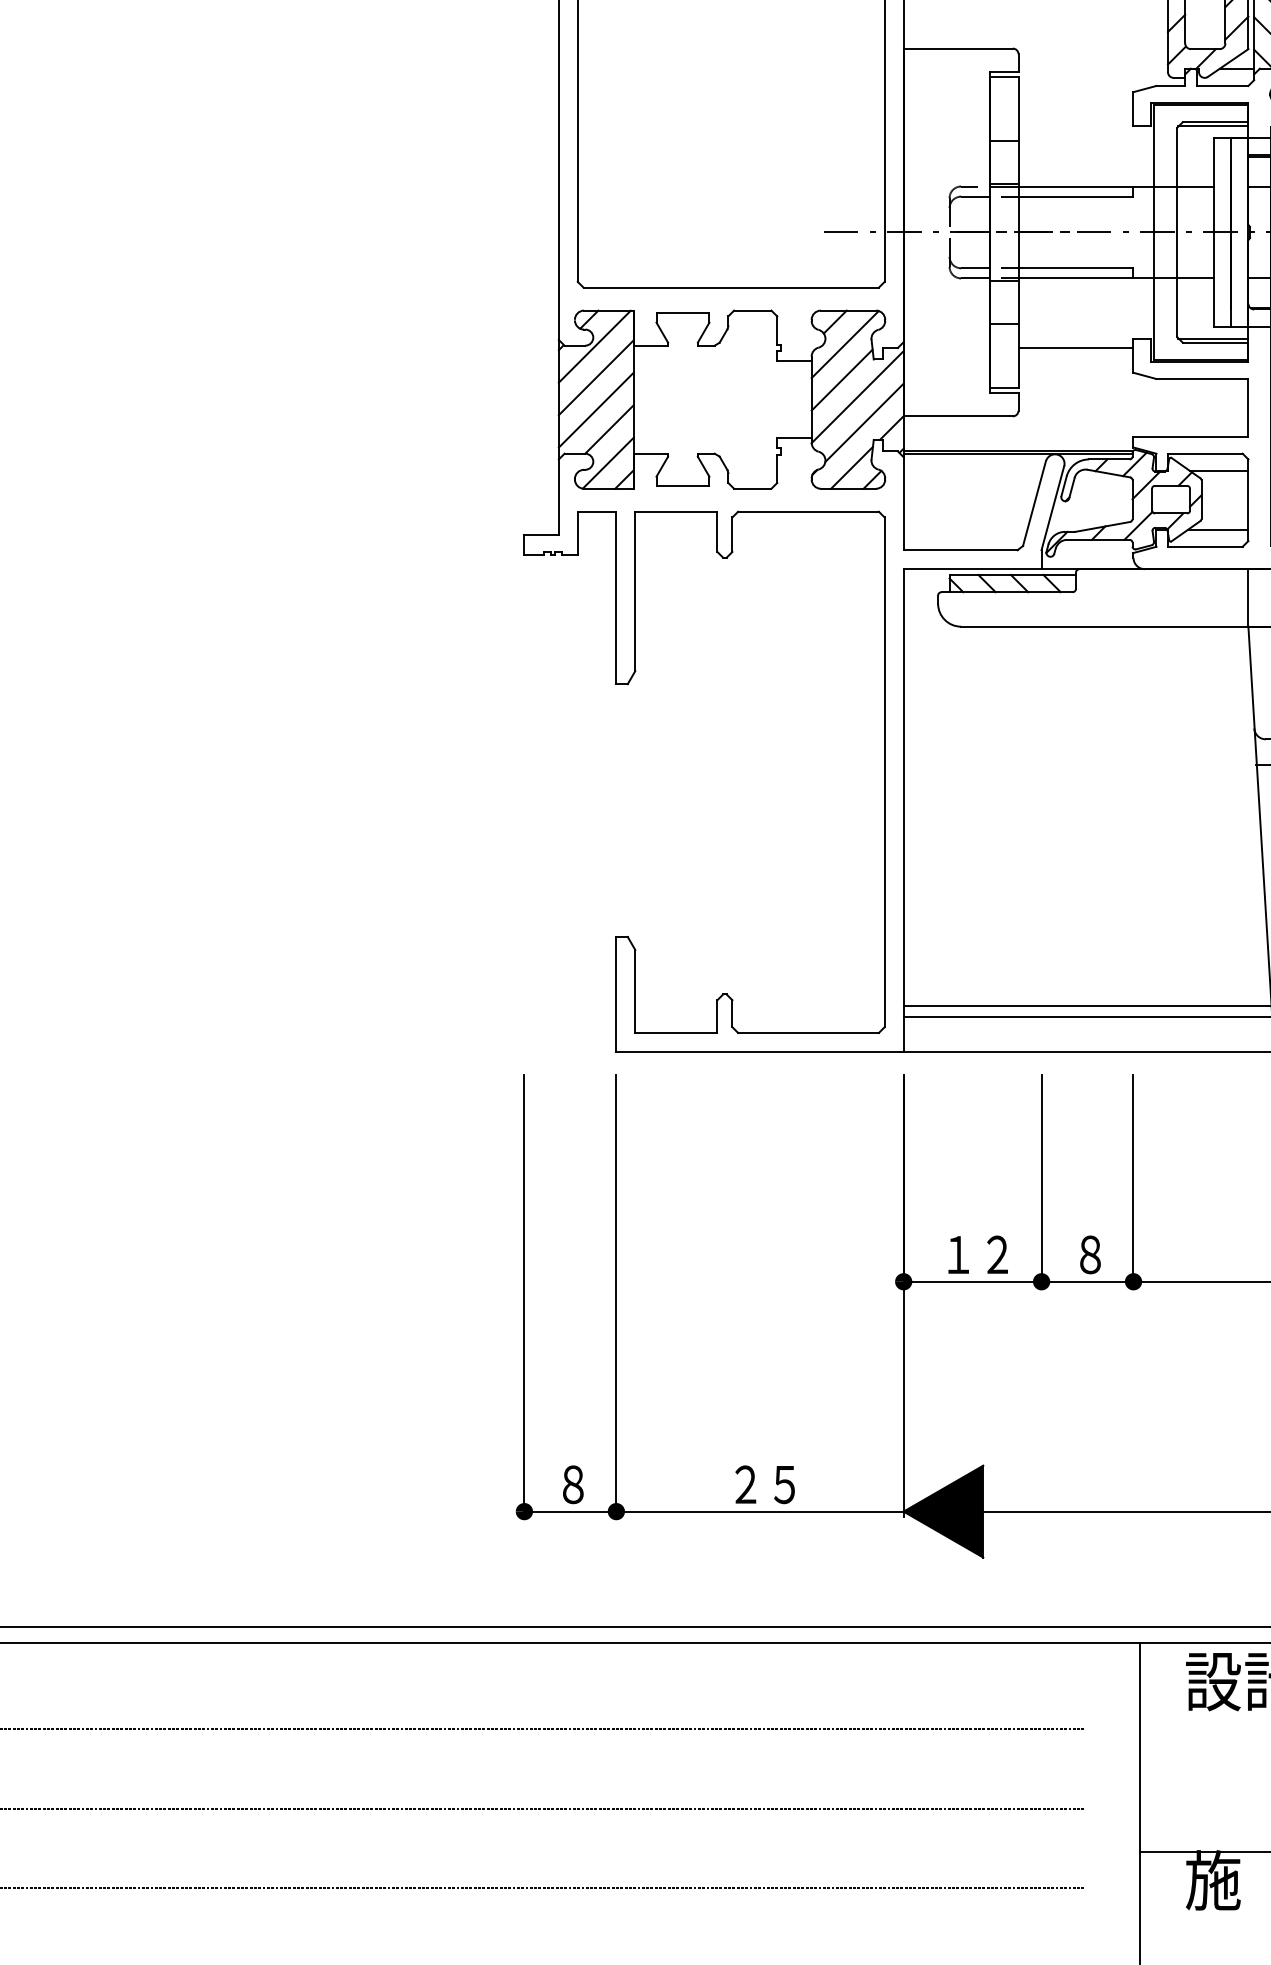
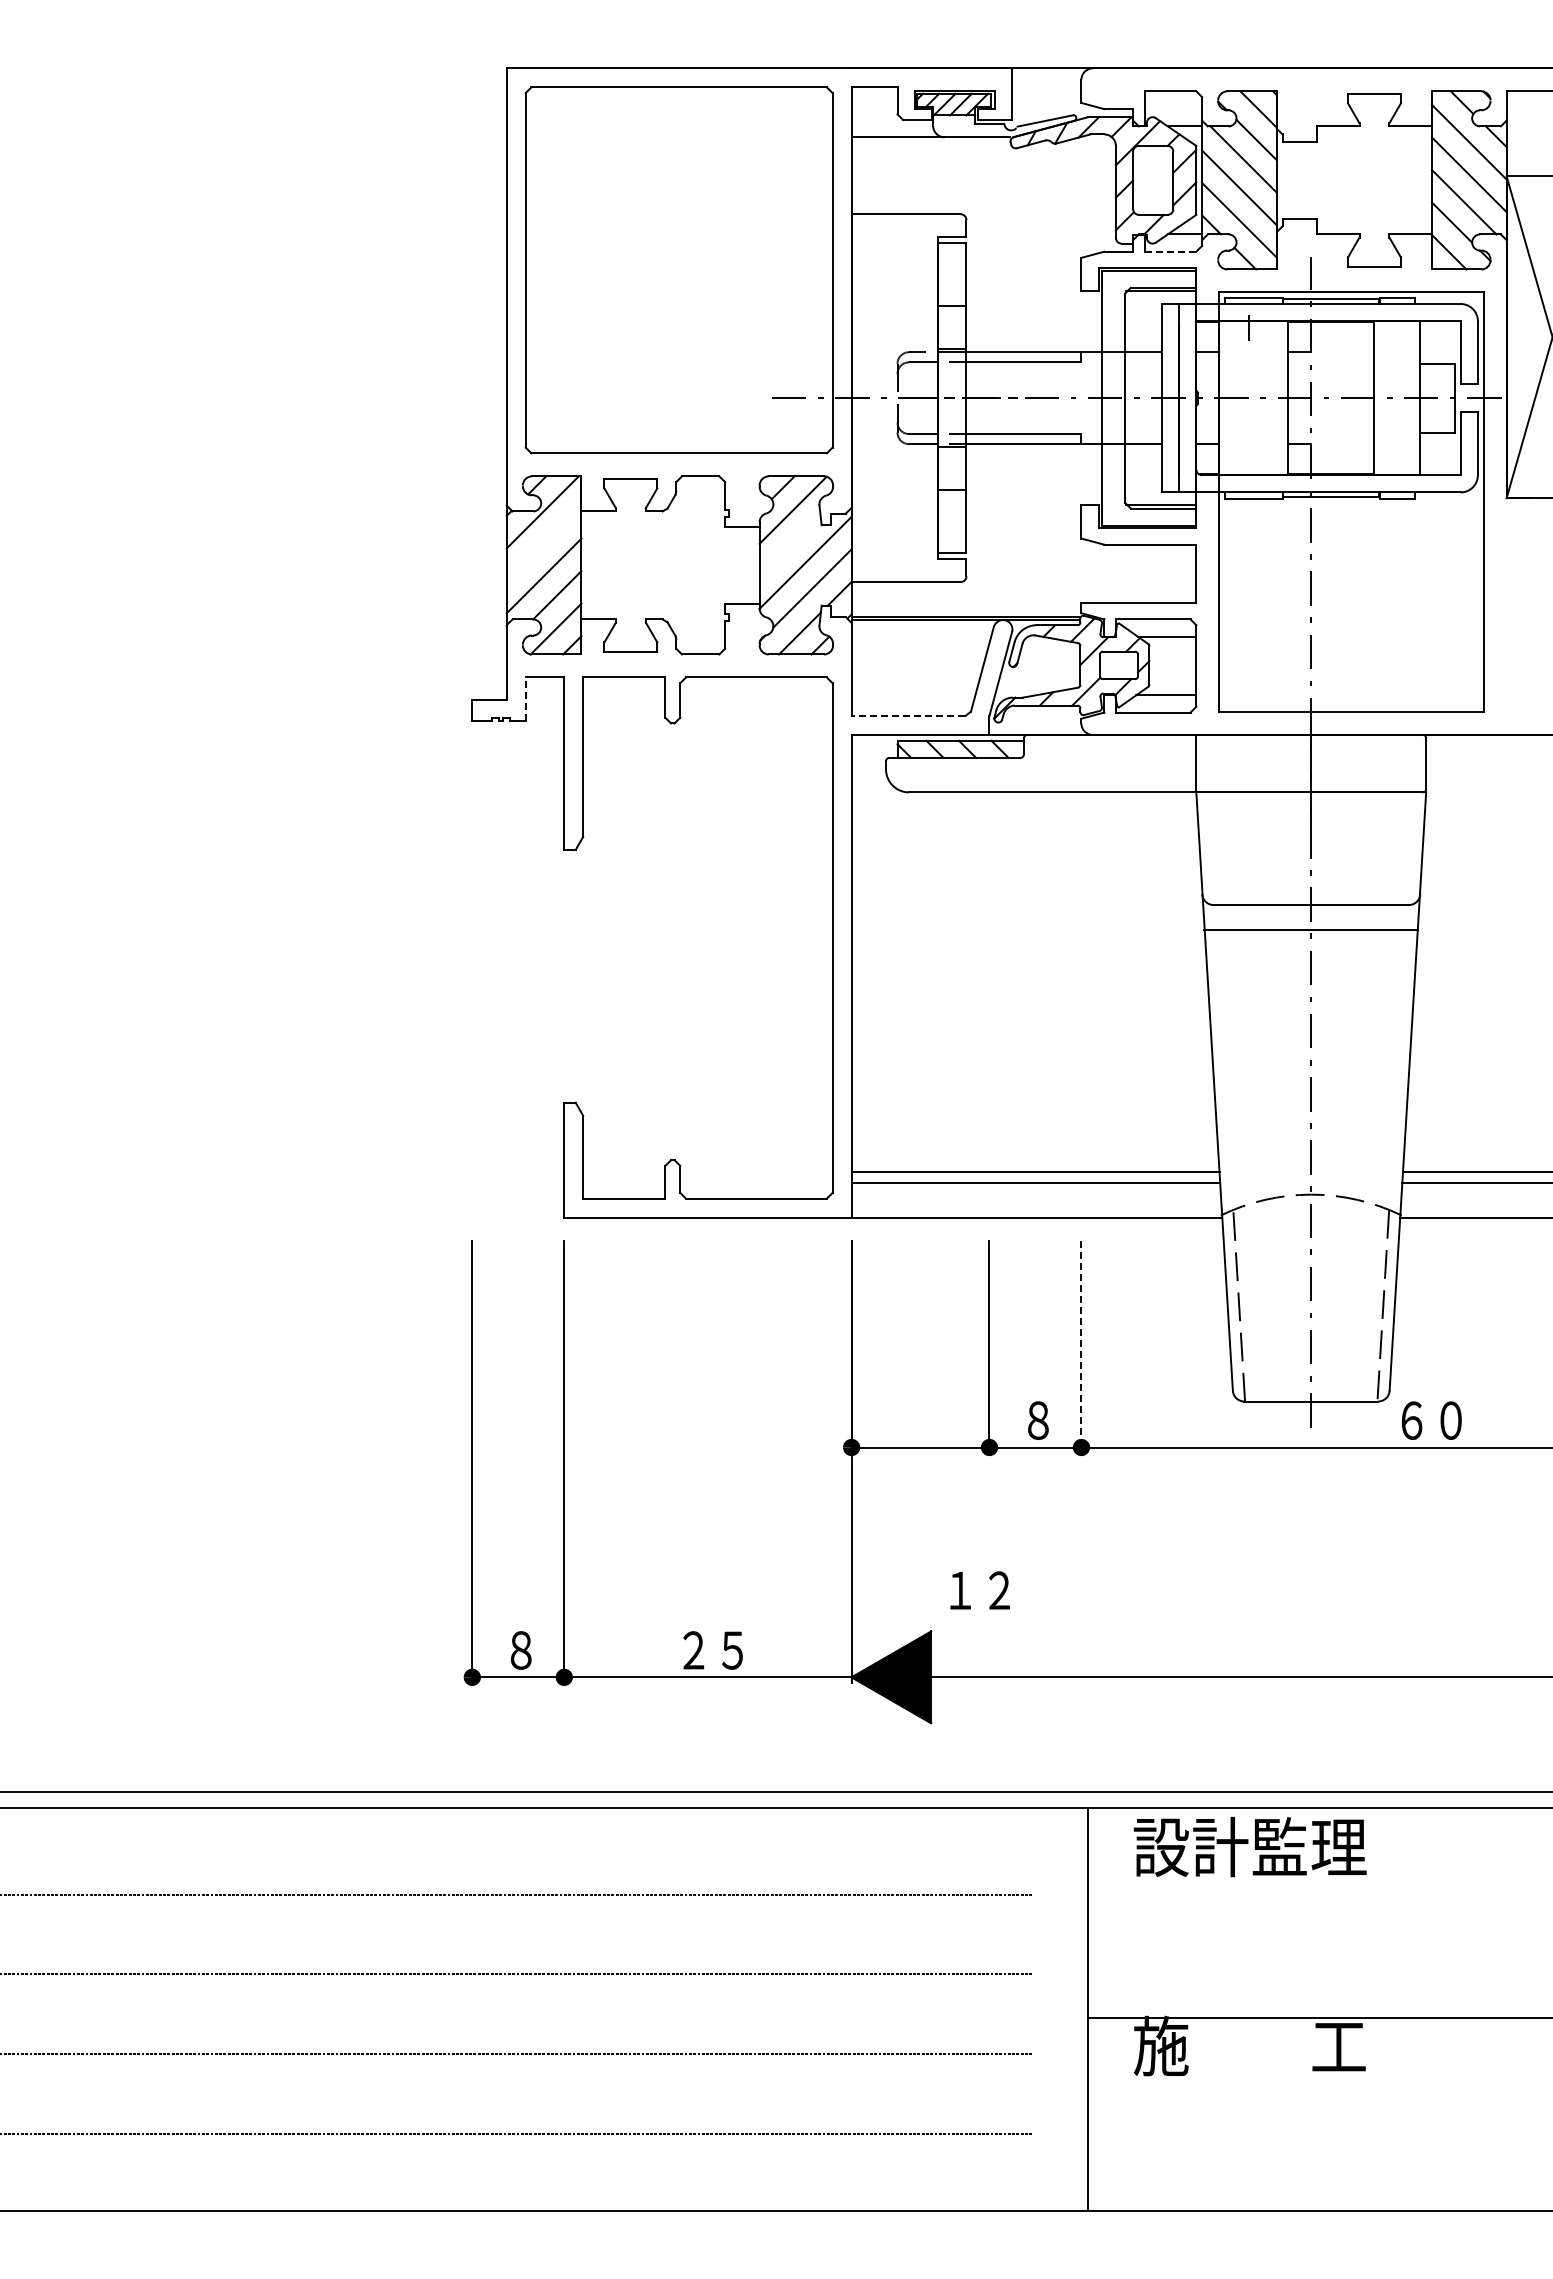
line: (1222, 85) -> (1170, 251), solid -> dashed
line: (1075, 347) -> (1023, 513), removed
line: (595, 377) -> (543, 543), removed
line: (841, 379) -> (789, 545), removed
line: (577, 533) -> (525, 699), solid -> dashed
line: (960, 549) -> (908, 715), solid -> dashed
line: (1133, 1181) -> (1081, 1347), solid -> dashed
text: (977, 1254) -> (979, 1590), moved

